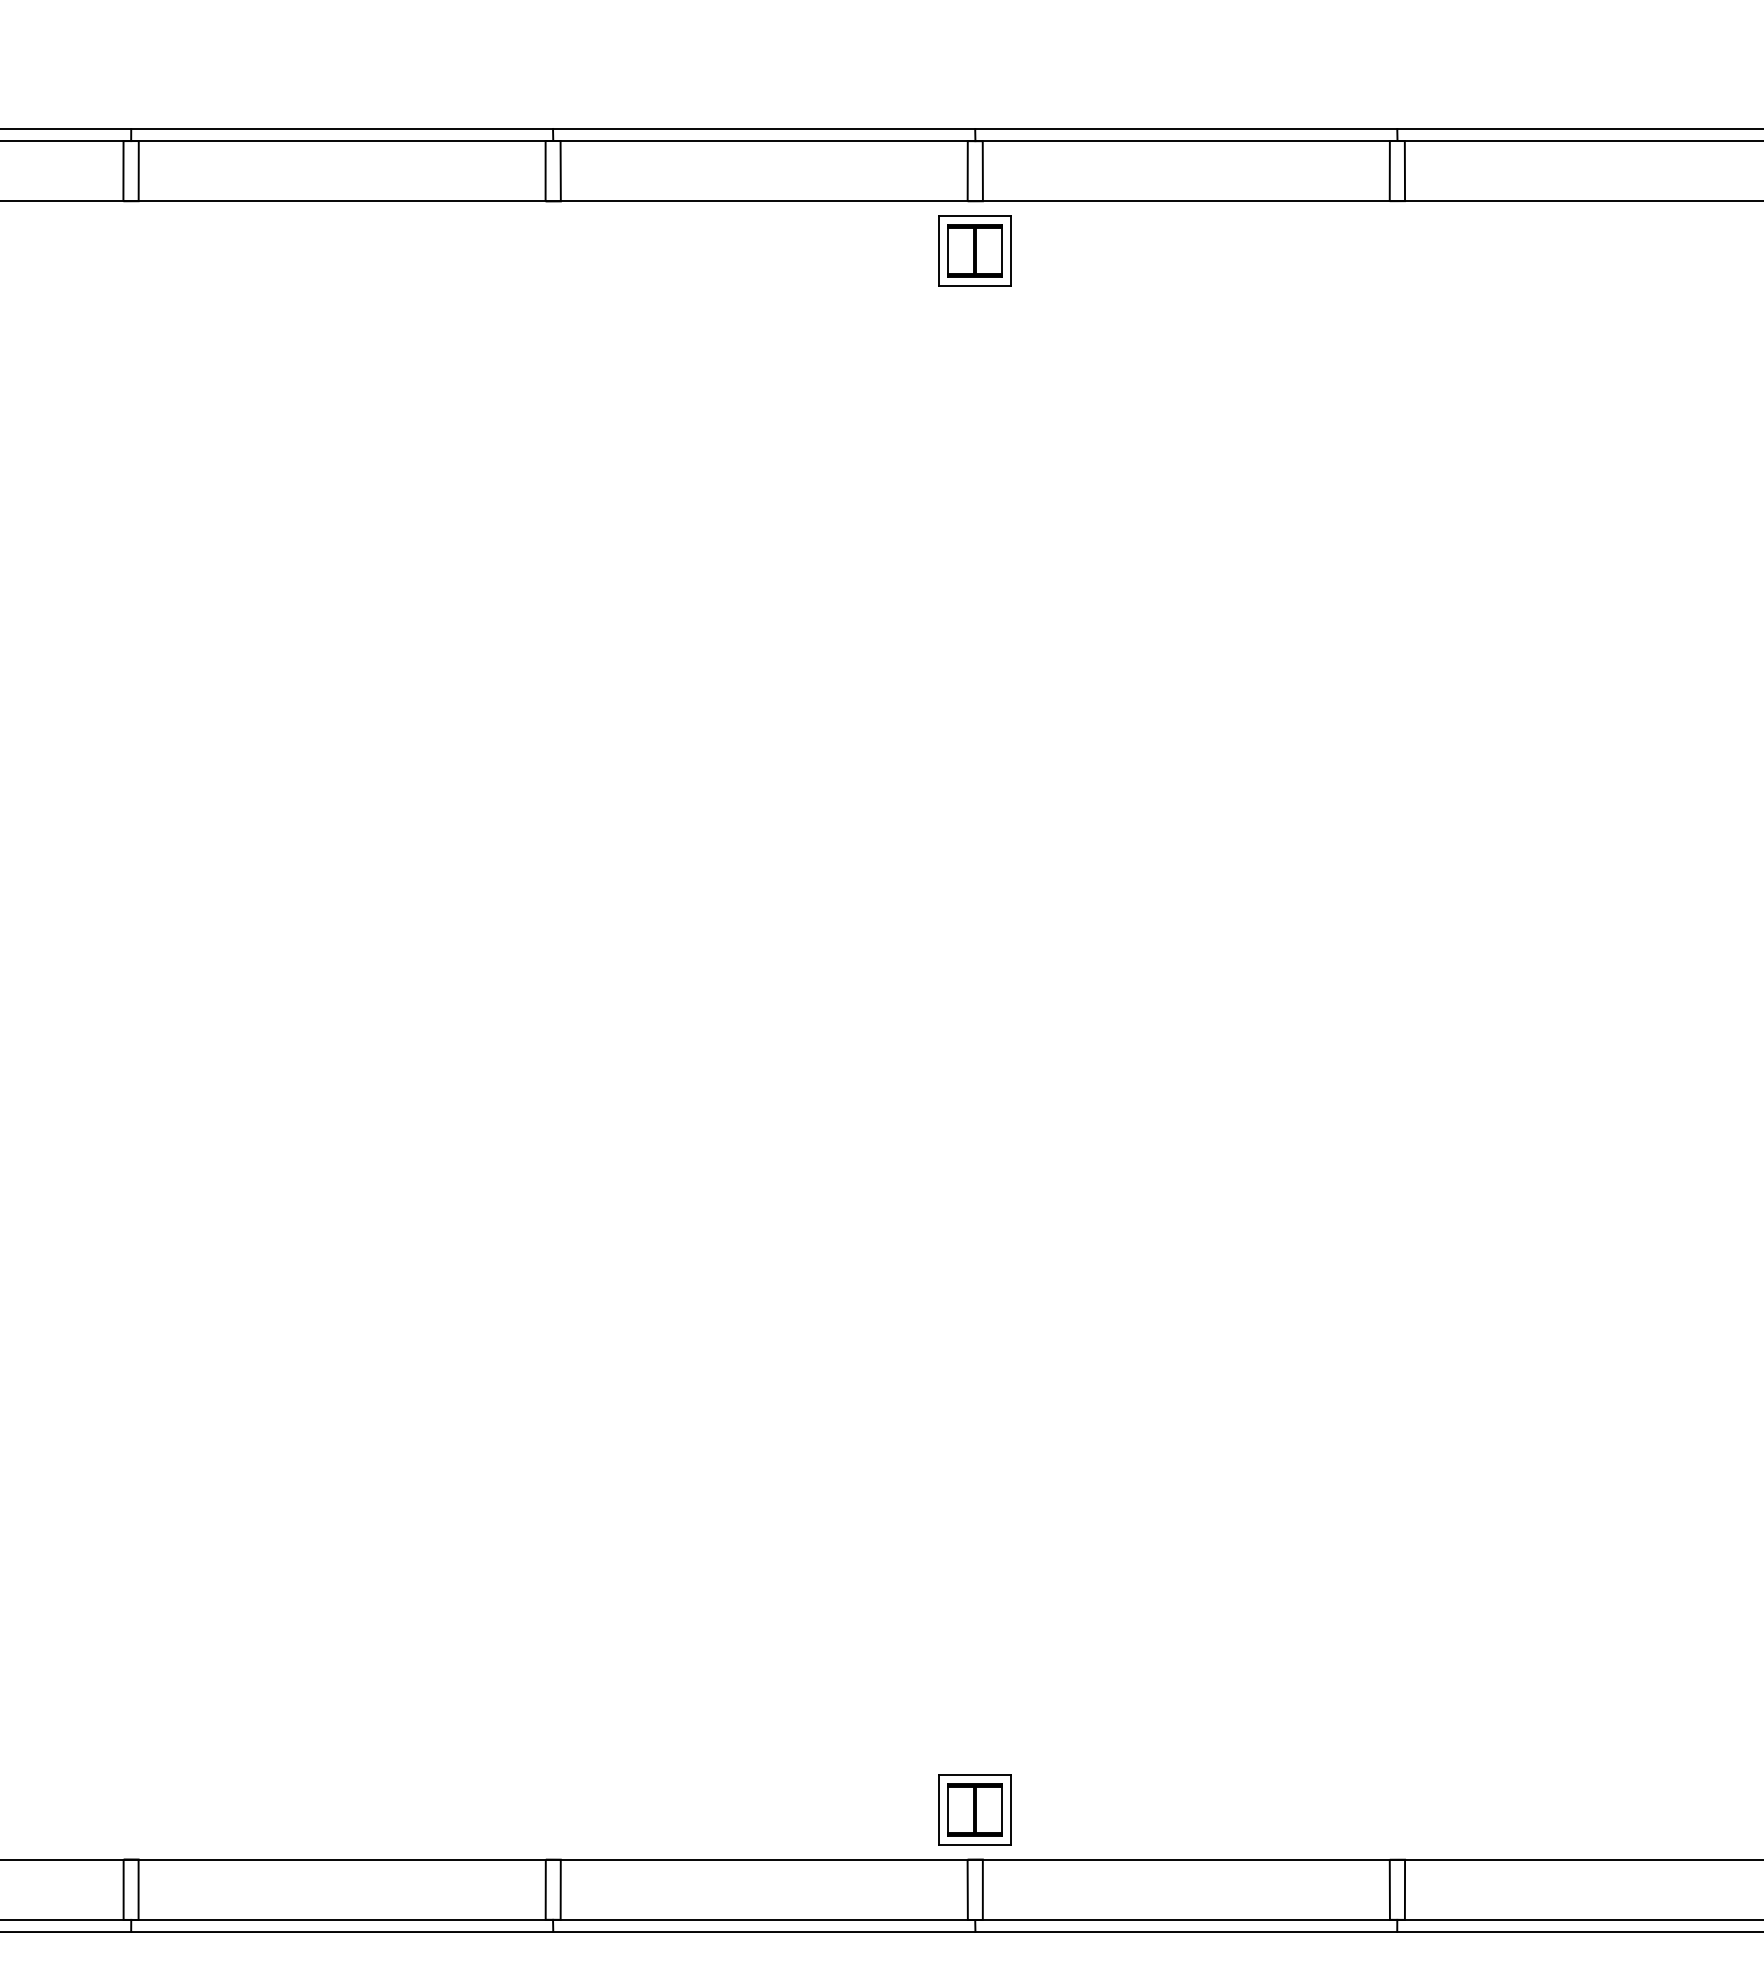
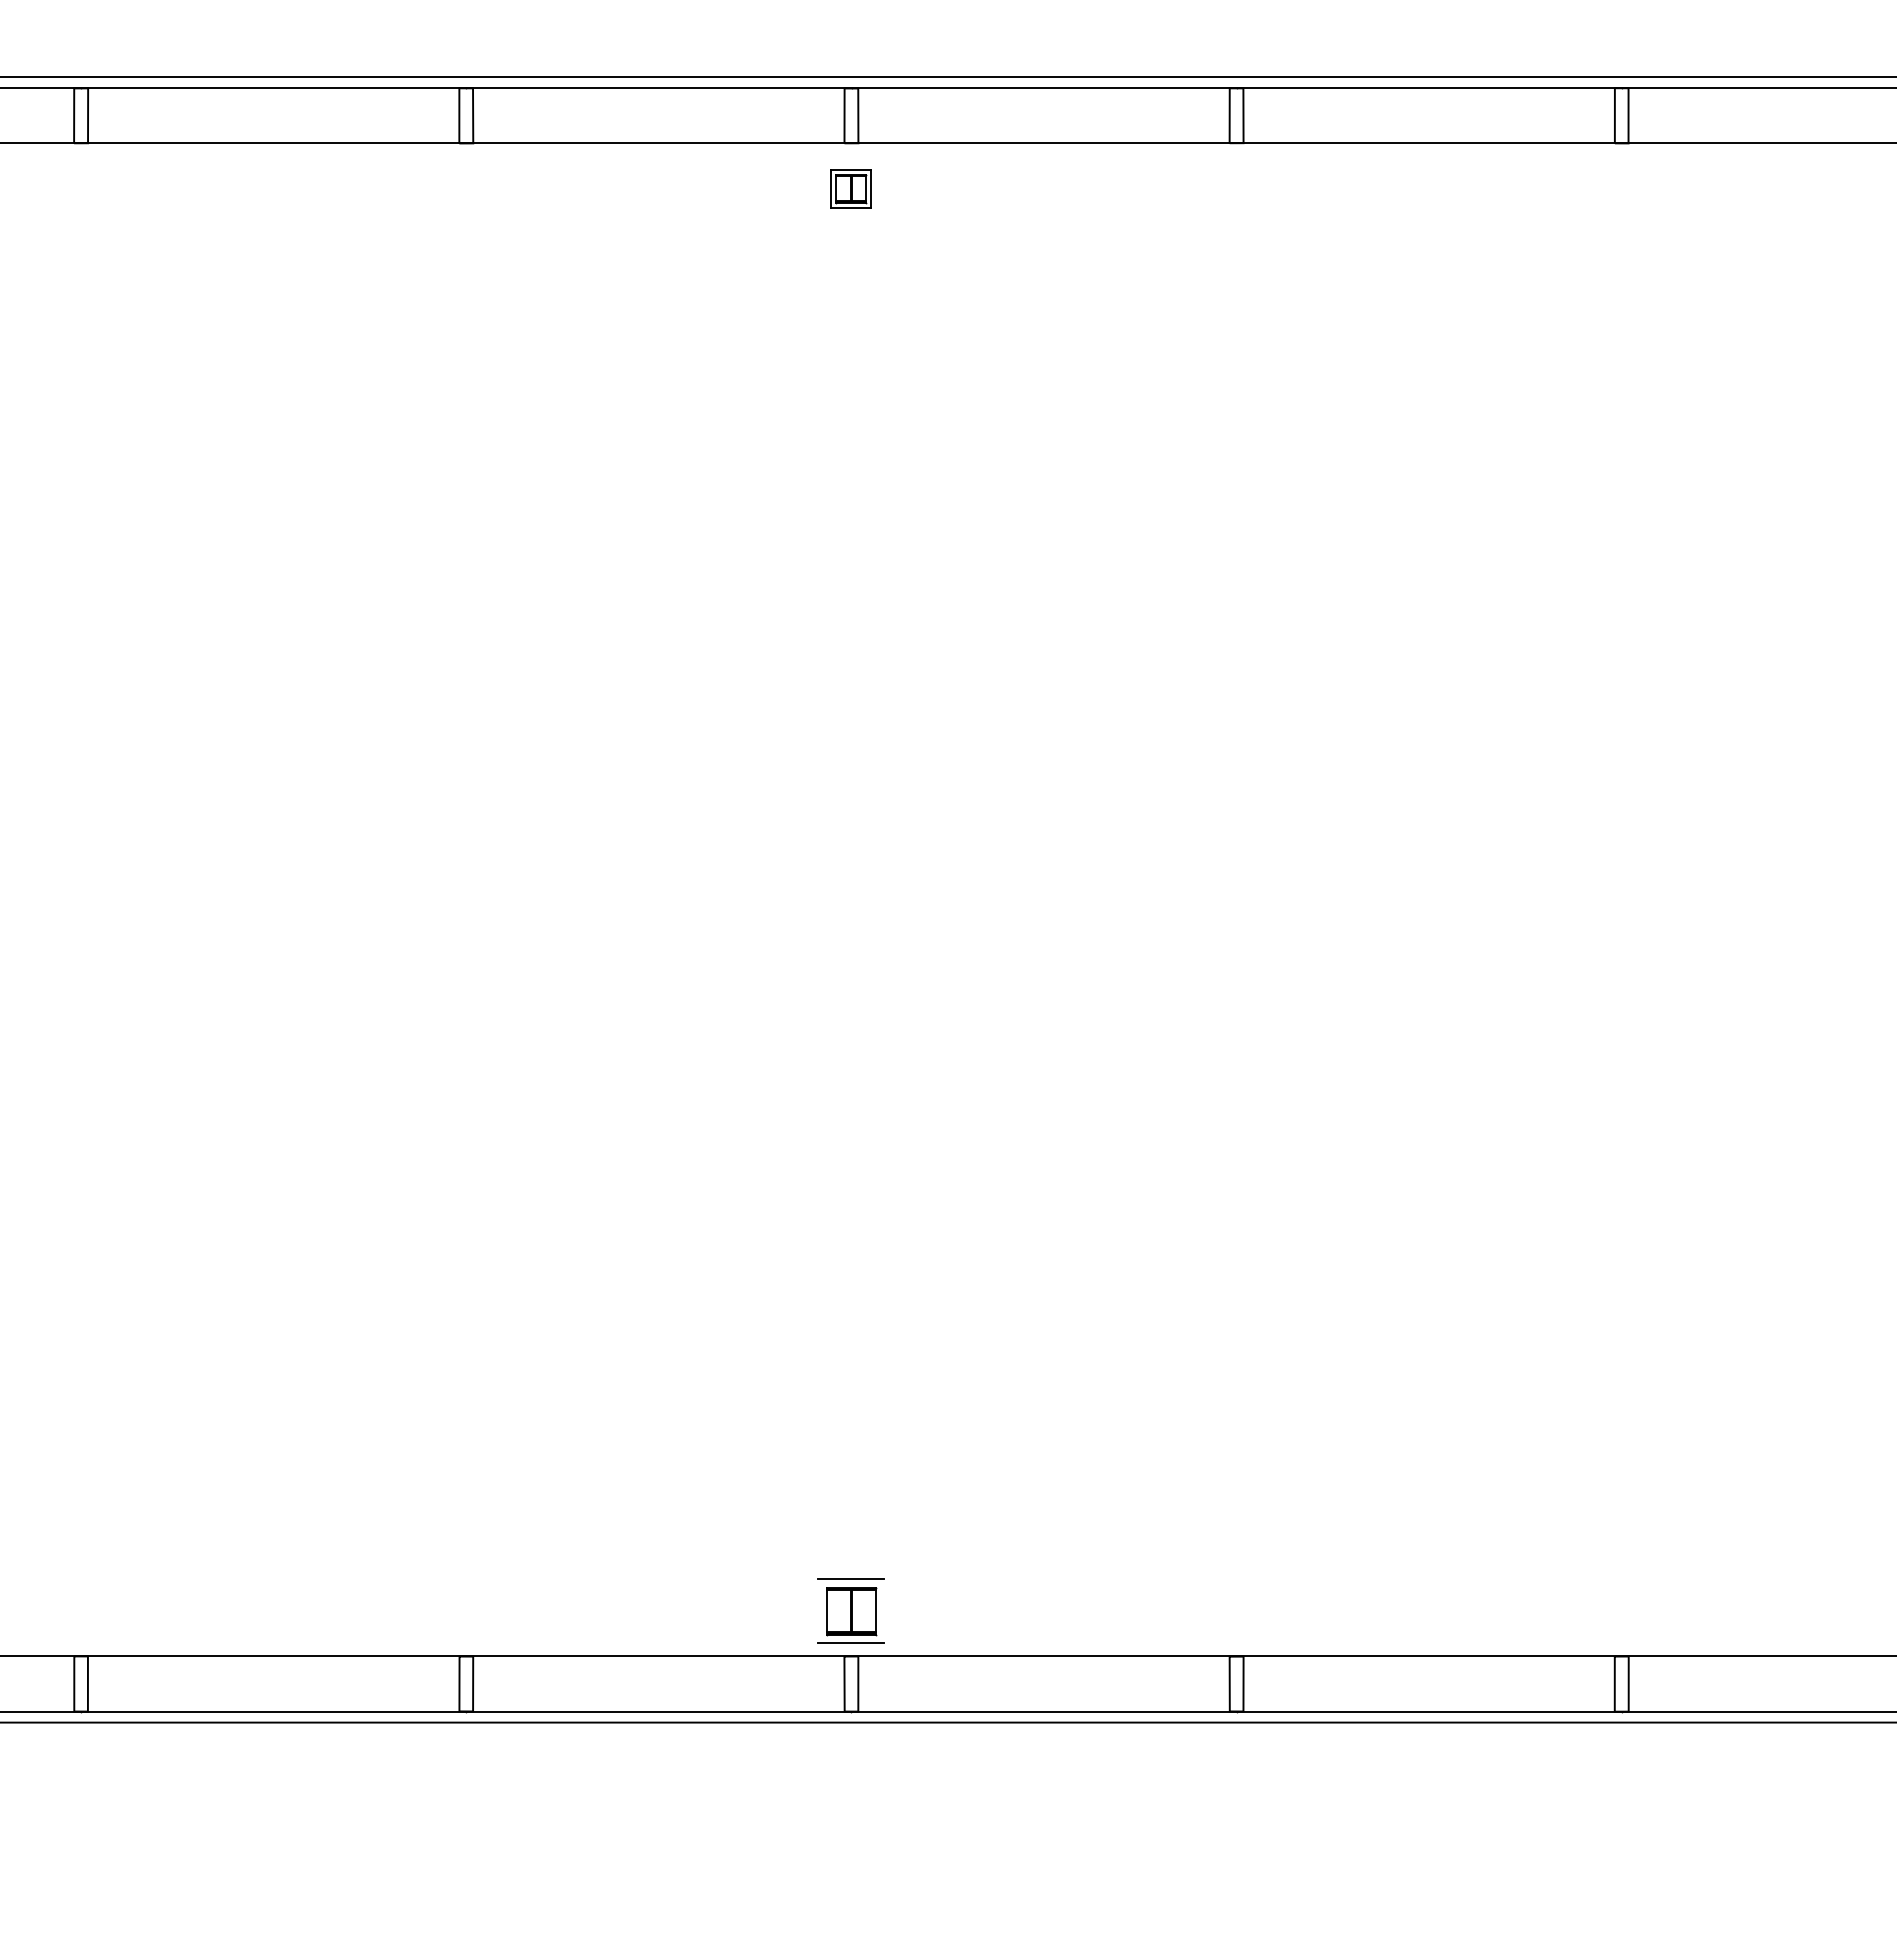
part: (974, 250) -> (850, 188), size x0.6
line: (939, 1809) -> (818, 1610), removed
line: (1011, 1809) -> (884, 1610), removed

